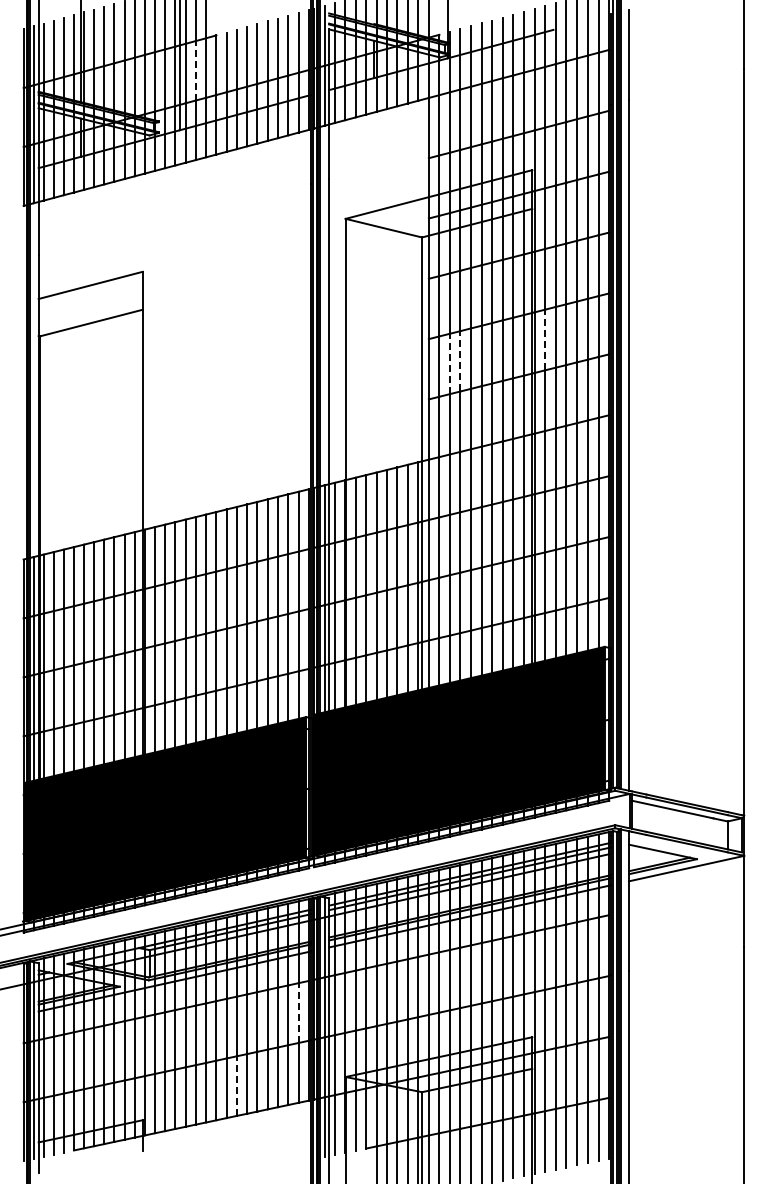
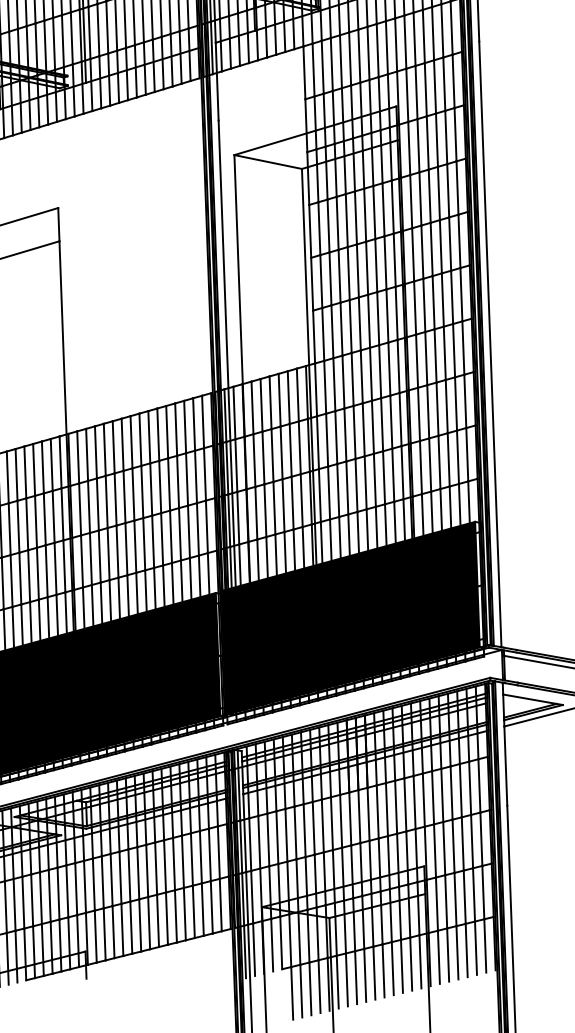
line: (195, 70) -> (98, 29), dashed -> solid
line: (545, 339) -> (413, 254), dashed -> solid
line: (460, 360) -> (339, 275), dashed -> solid
line: (449, 363) -> (330, 278), dashed -> solid
line: (298, 1013) -> (218, 853), dashed -> solid
line: (236, 1086) -> (166, 919), dashed -> solid

